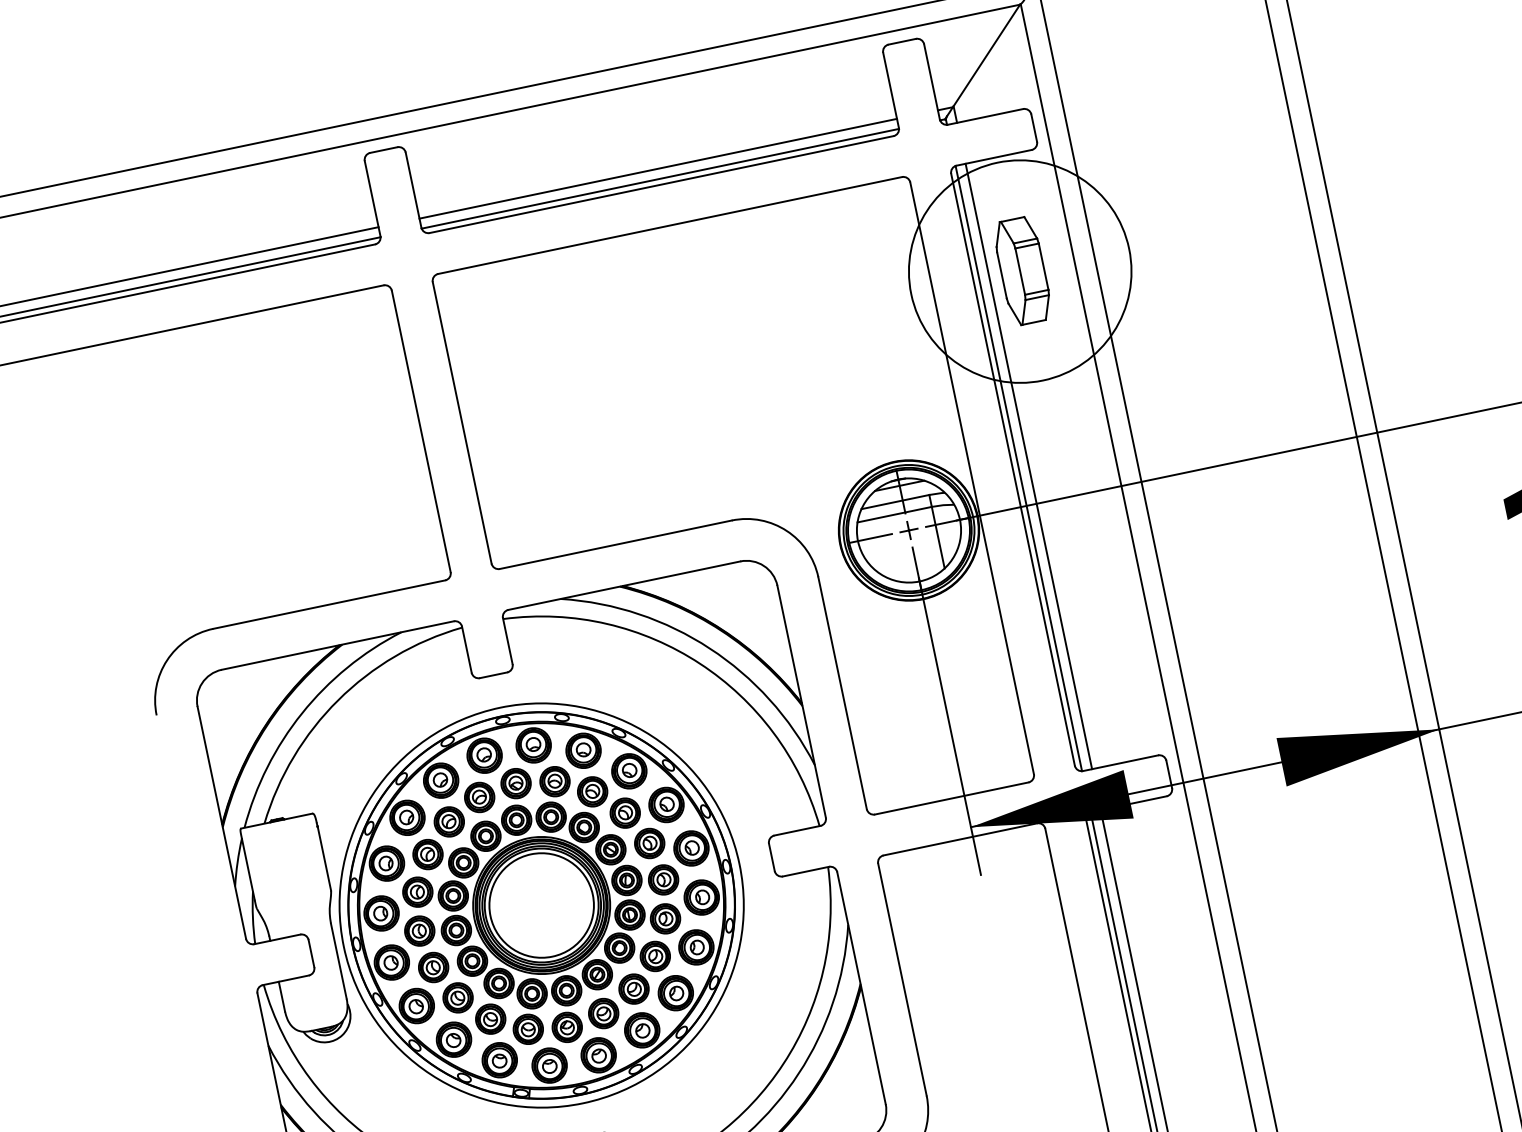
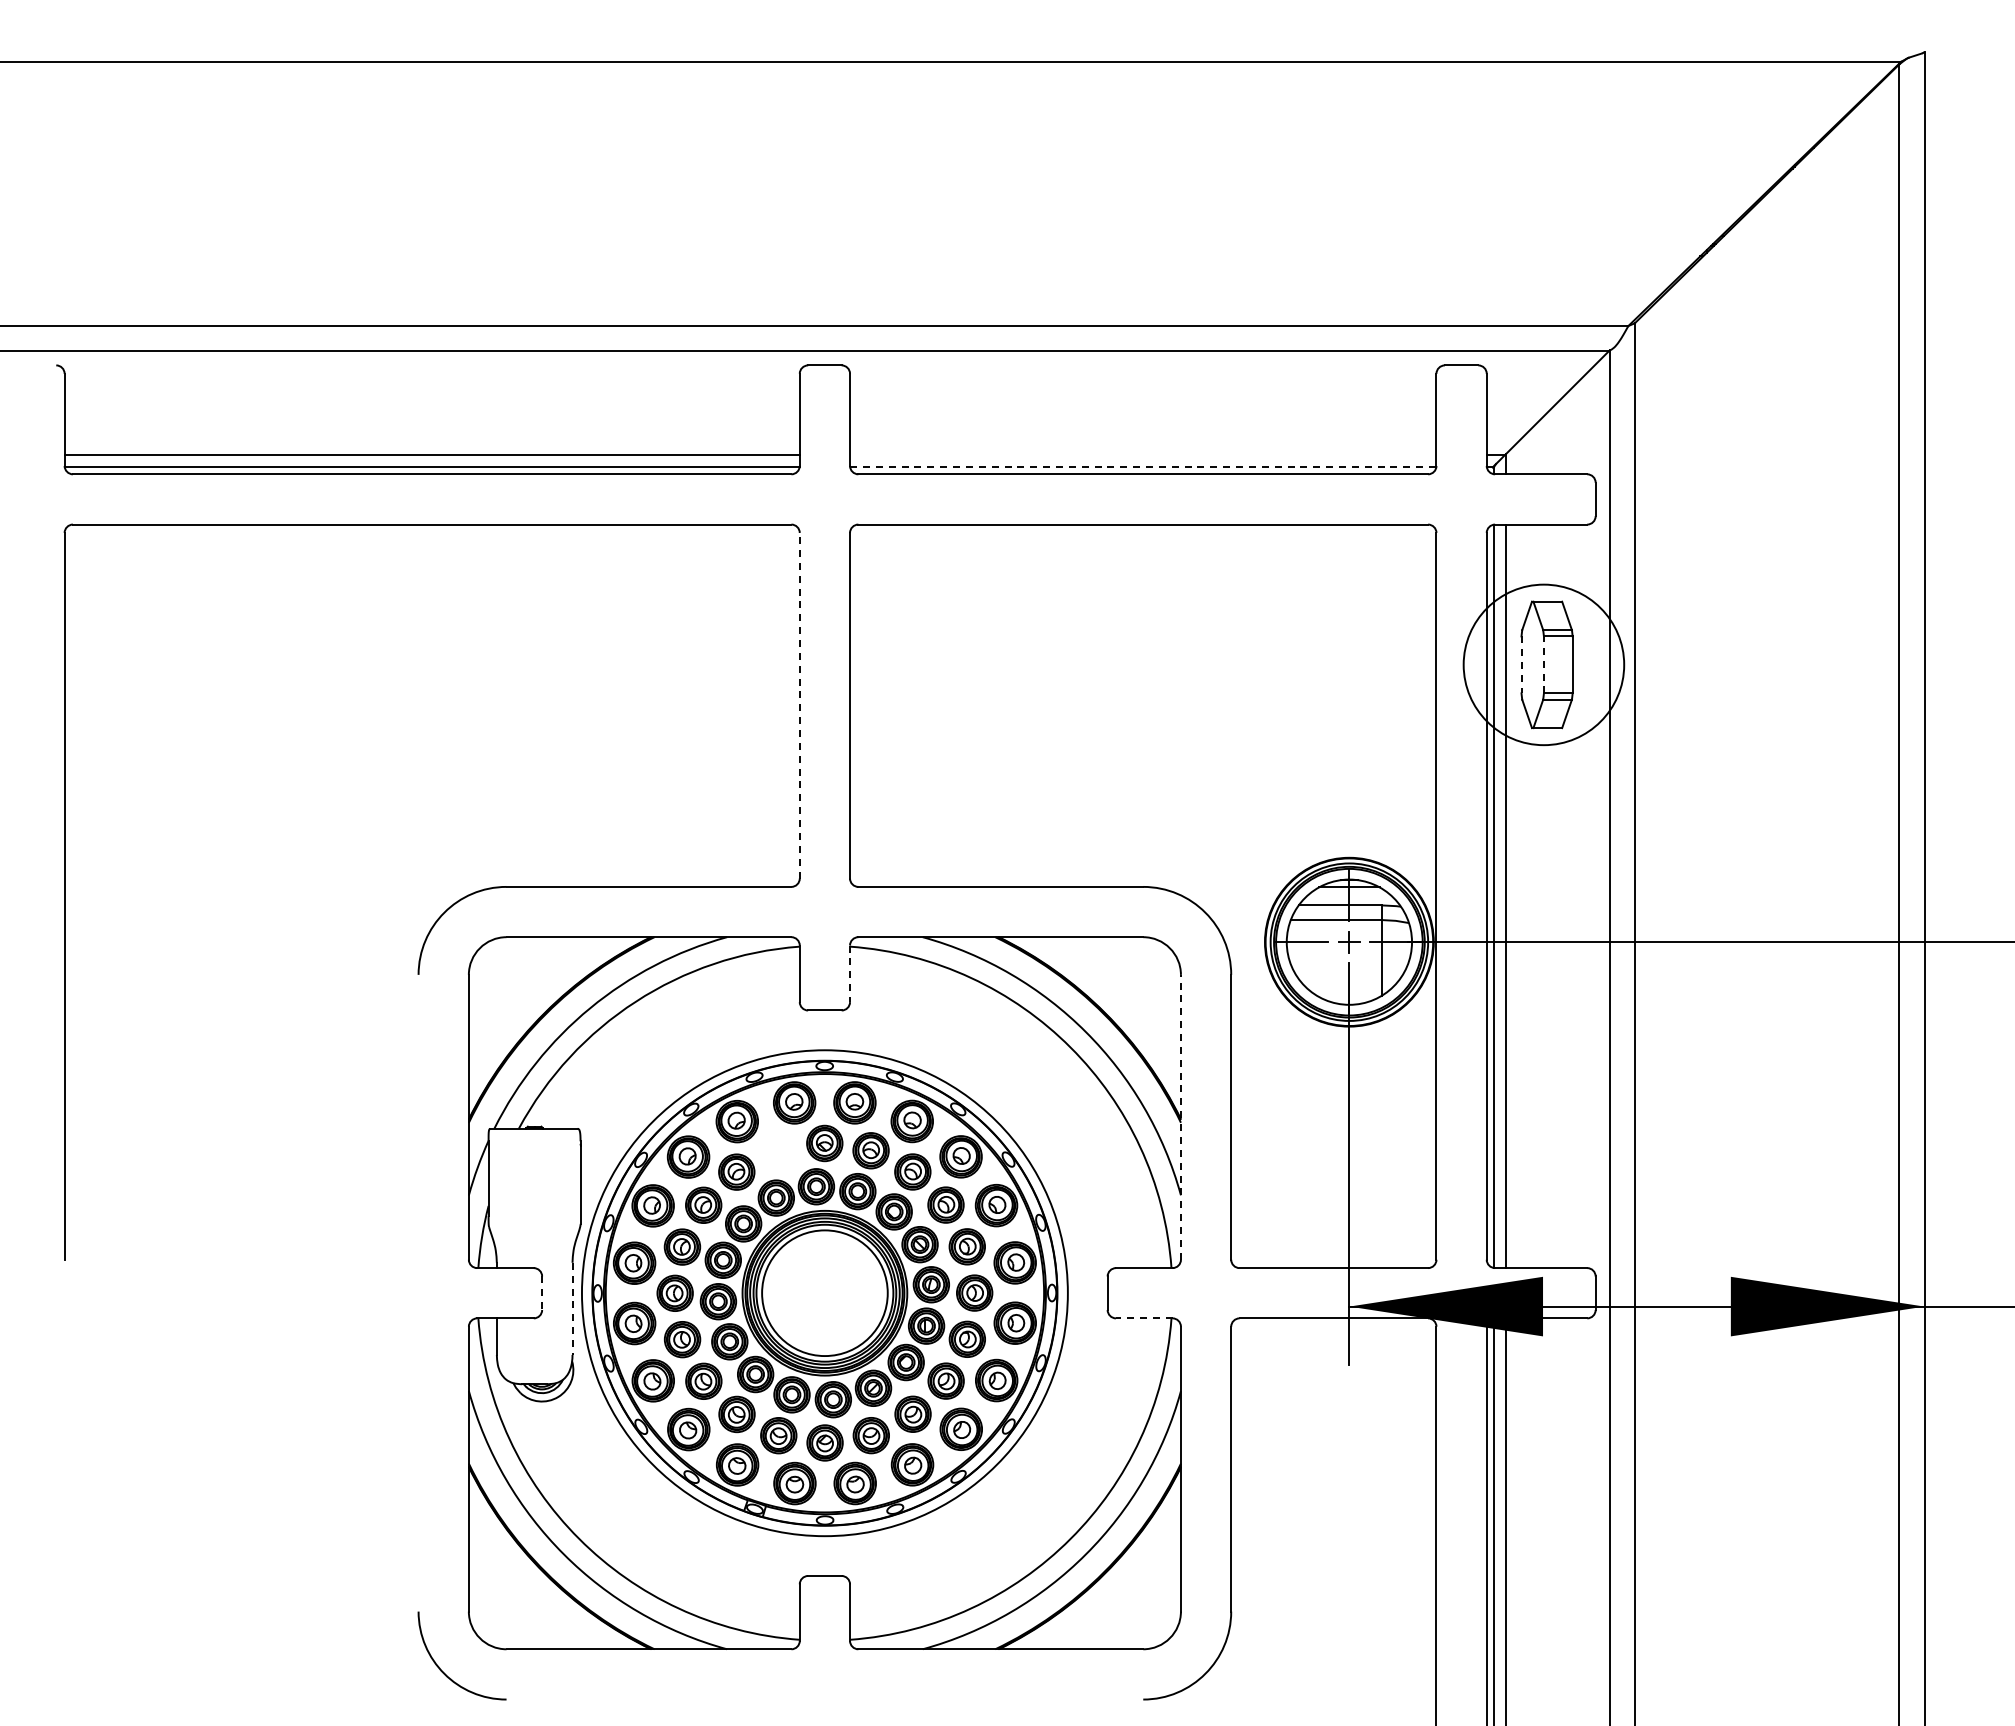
line: (658, 168) -> (1143, 454), removed
line: (660, 179) -> (1143, 467), solid -> dashed
circle: (1019, 271) -> (1543, 664), size x0.6
line: (1019, 271) -> (1543, 664), solid -> dashed
line: (1002, 275) -> (1521, 665), solid -> dashed
line: (421, 431) -> (799, 705), solid -> dashed
line: (508, 641) -> (850, 974), solid -> dashed
line: (801, 701) -> (1180, 1116), solid -> dashed
part: (479, 797) -> (778, 1150), removed
line: (805, 871) -> (1143, 1318), solid -> dashed
line: (311, 953) -> (542, 1293), solid -> dashed
line: (338, 961) -> (572, 1309), solid -> dashed

